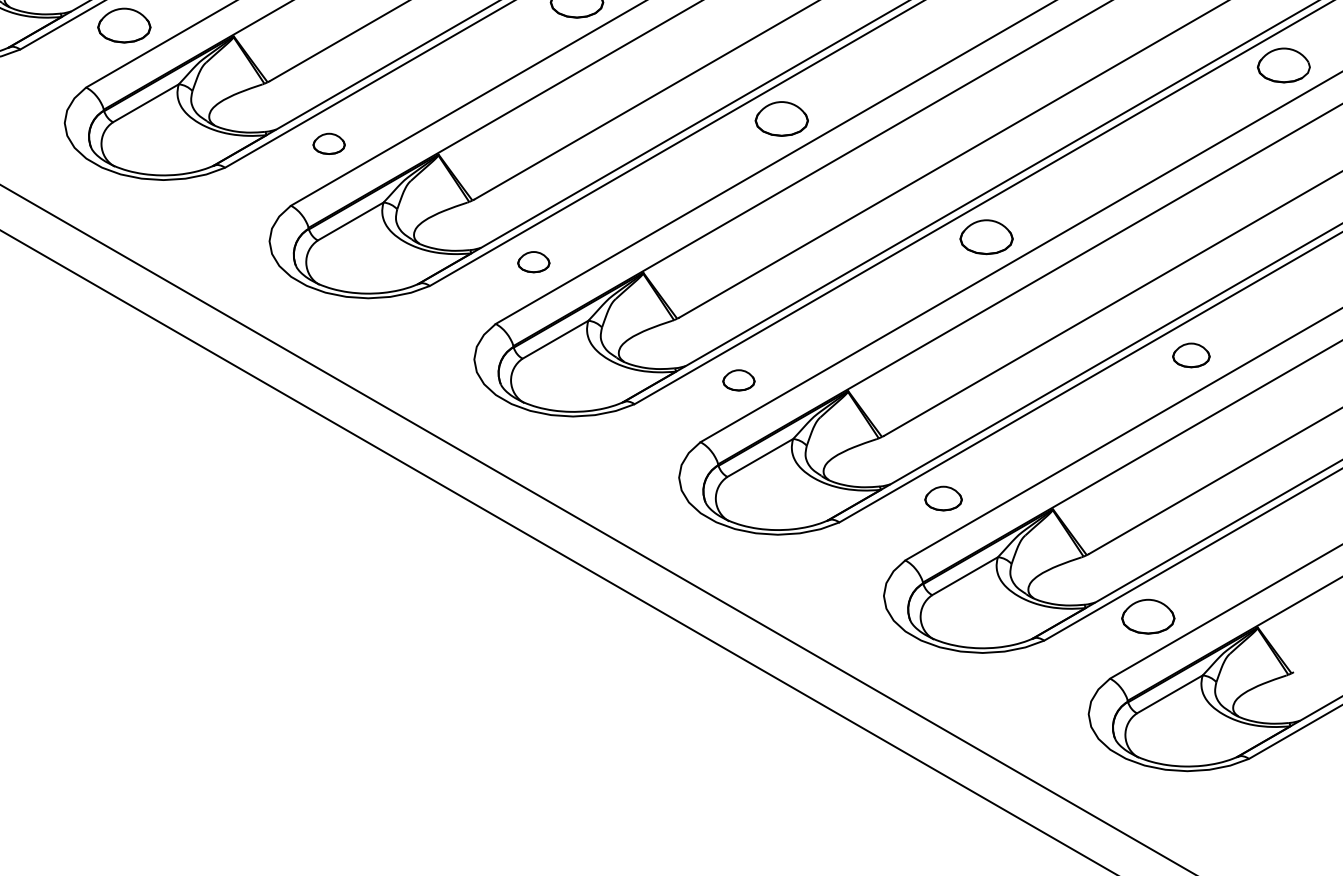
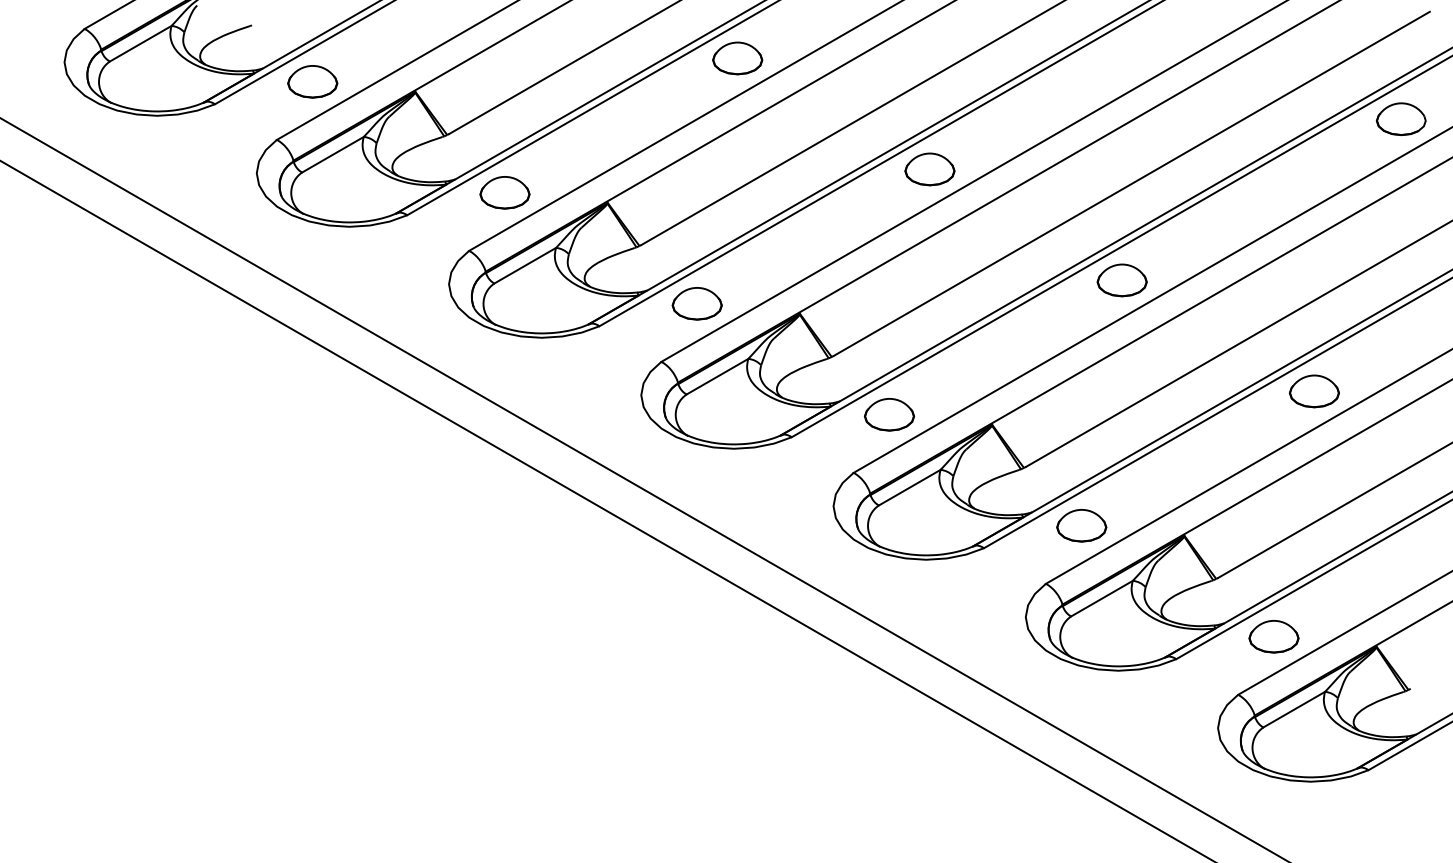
part: (328, 143) -> (504, 192), size x1.67
part: (533, 261) -> (696, 303), size x1.67
part: (1191, 355) -> (1314, 391), size x1.43
part: (738, 380) -> (889, 414), size x1.67
part: (943, 498) -> (1081, 525), size x1.43

